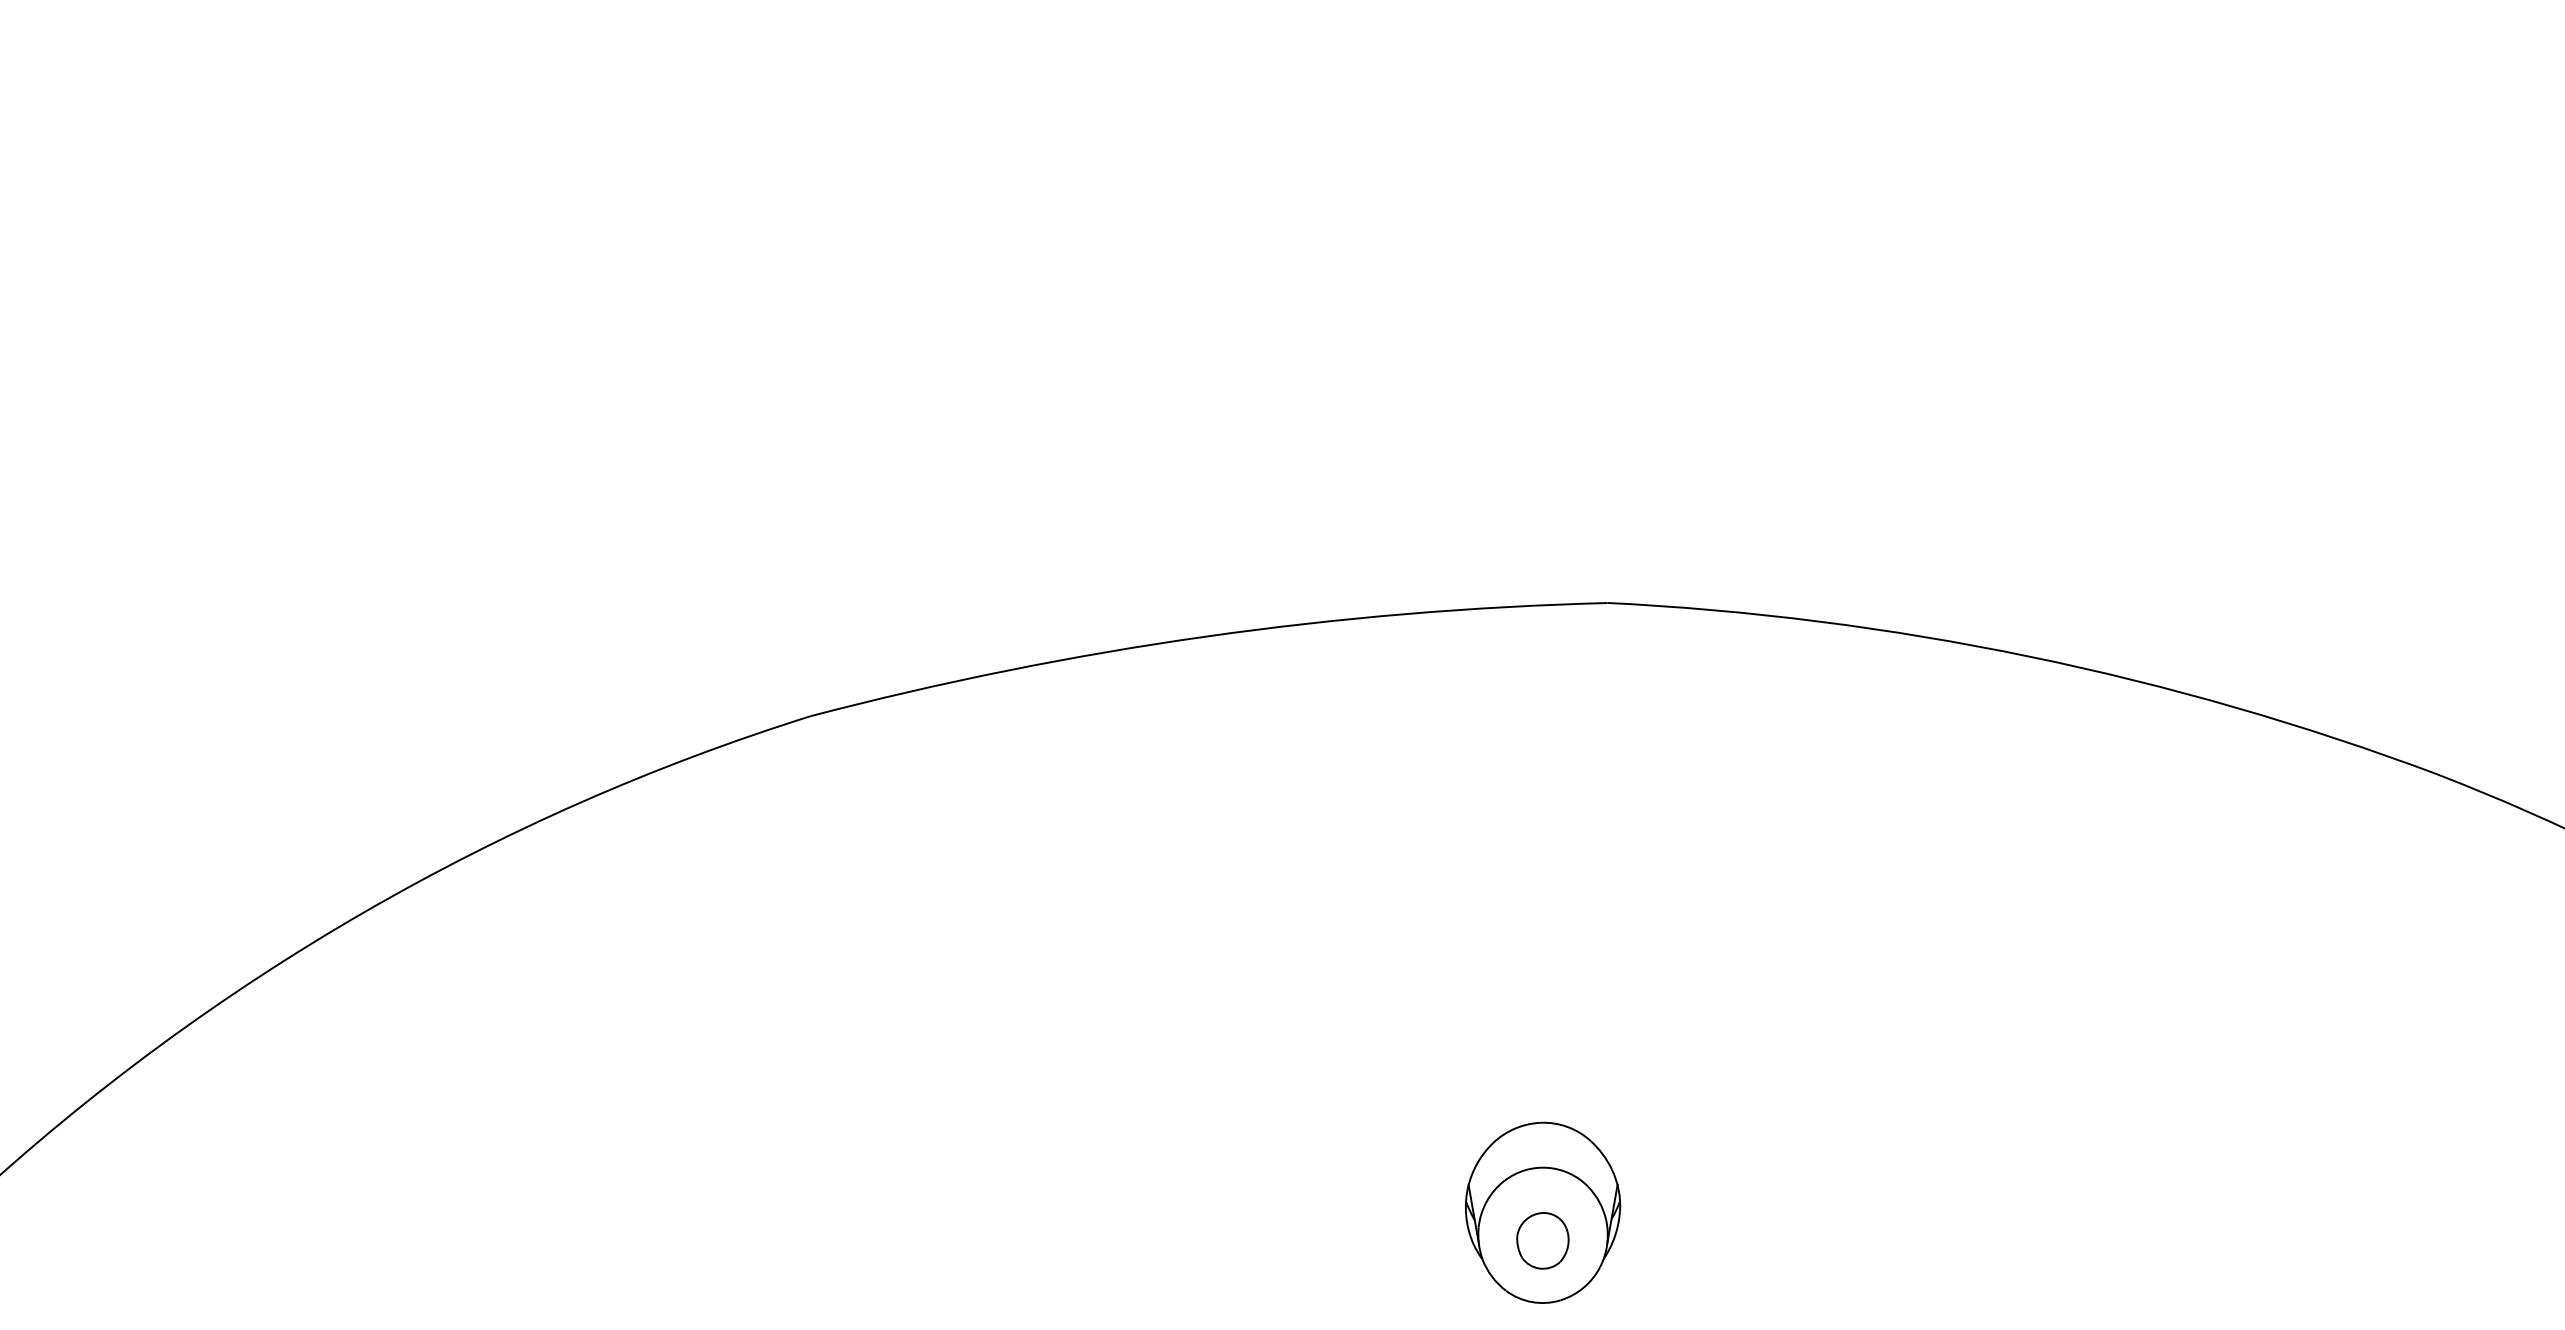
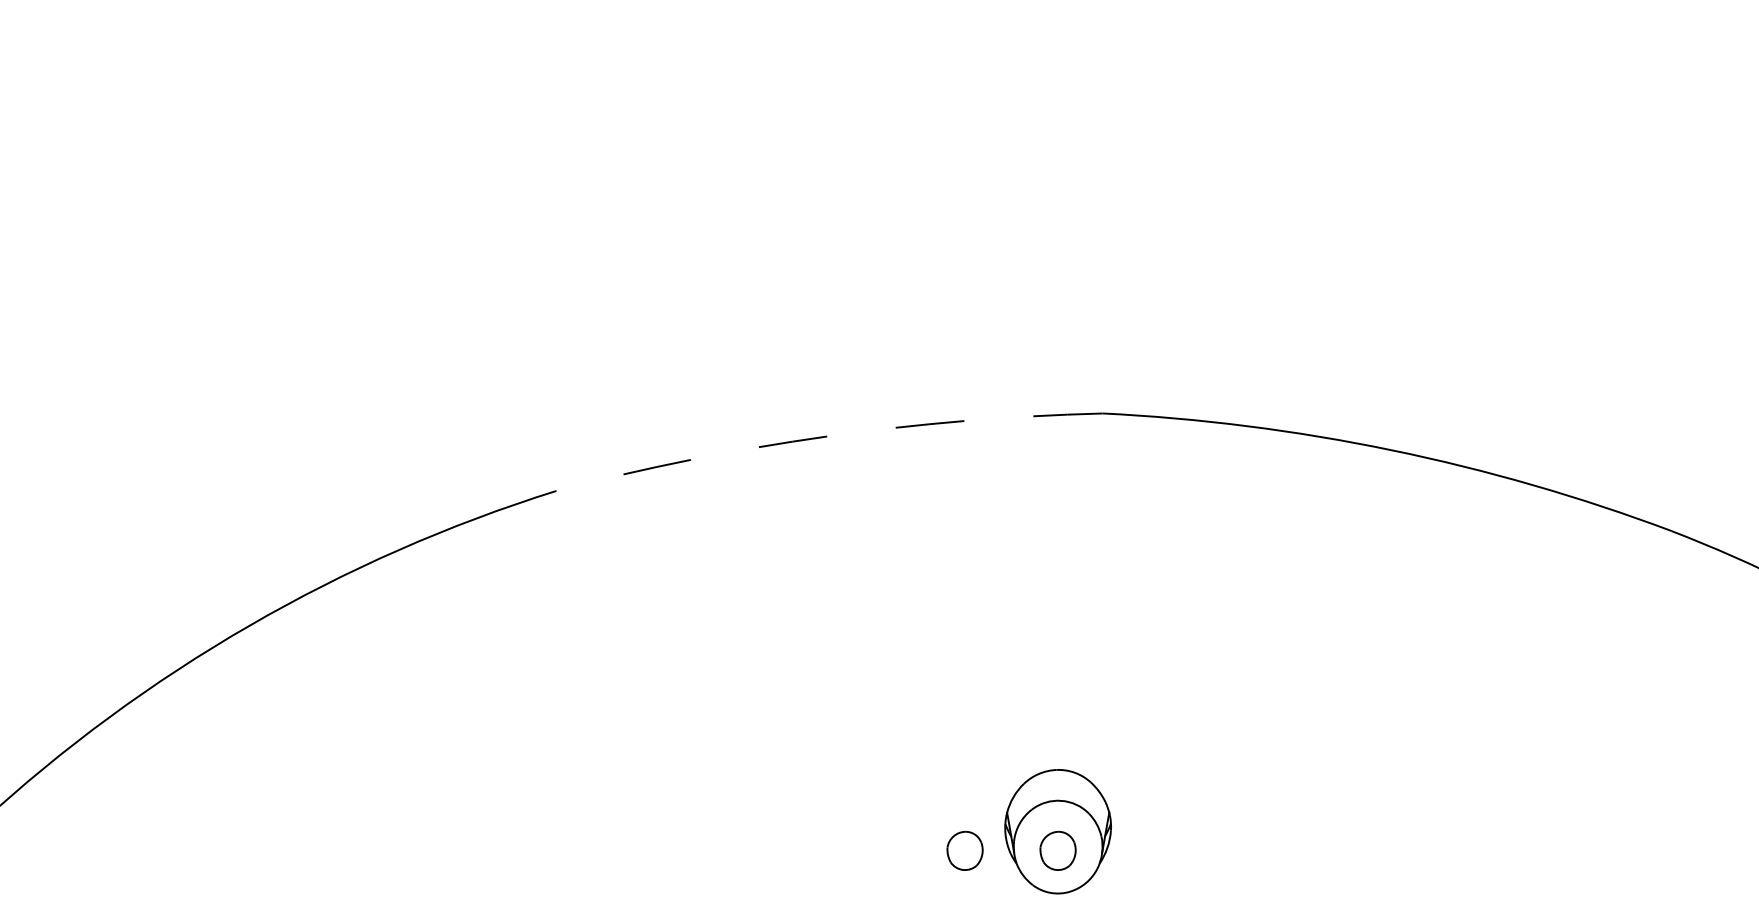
arc: (1205, 636) -> (826, 436), solid -> dashed
part: (1406, 1240) -> (964, 850), added

